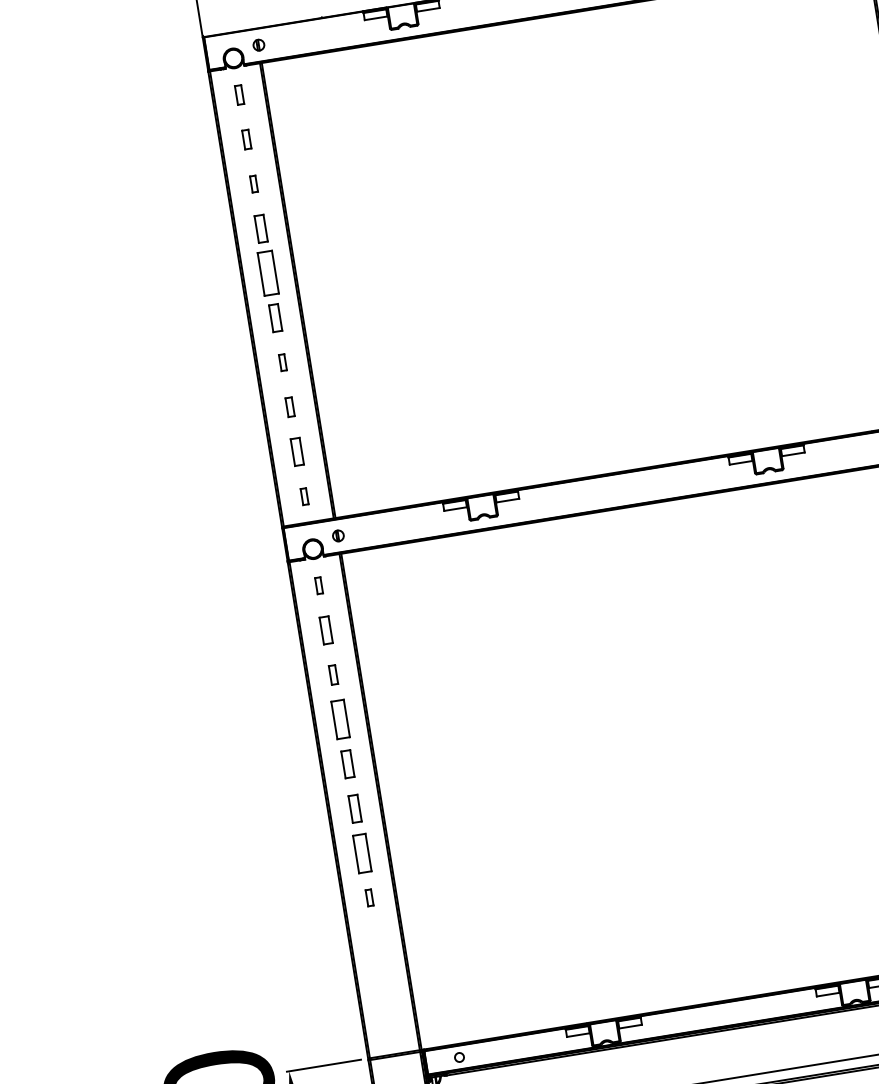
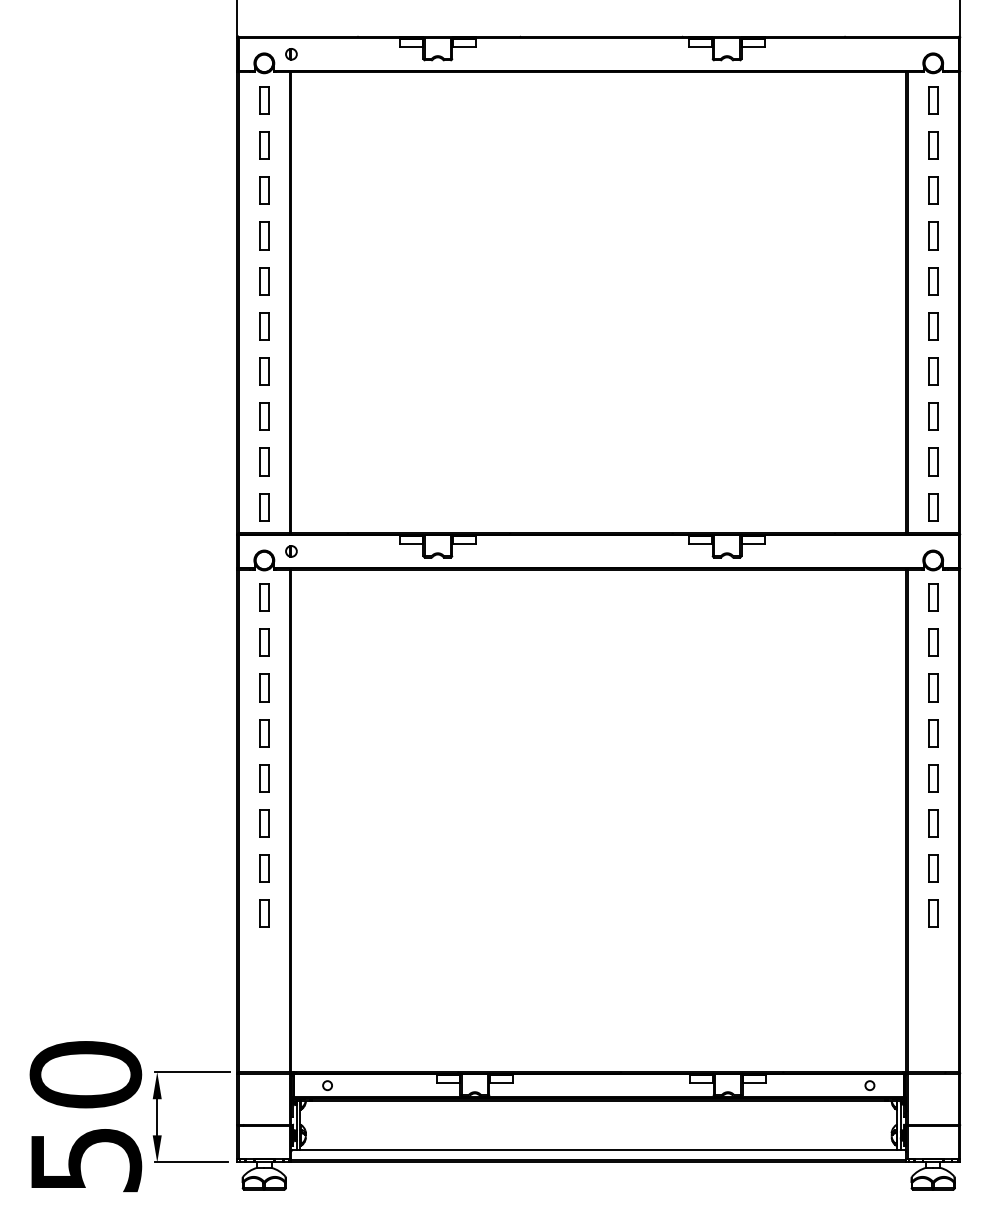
part: (239, 95) -> (264, 100), size x1.43
part: (246, 139) -> (264, 145), size x1.43
part: (254, 183) -> (264, 190), size x1.67
part: (268, 273) -> (264, 281), size x0.62
part: (283, 362) -> (264, 371), size x1.67
part: (290, 407) -> (264, 416), size x1.43
part: (304, 496) -> (264, 507), size x1.67
part: (319, 585) -> (264, 597), size x1.67
part: (333, 674) -> (264, 687), size x1.43
part: (340, 719) -> (264, 733), size x0.71
part: (362, 853) -> (264, 868), size x0.71
part: (369, 897) -> (264, 913), size x1.67

